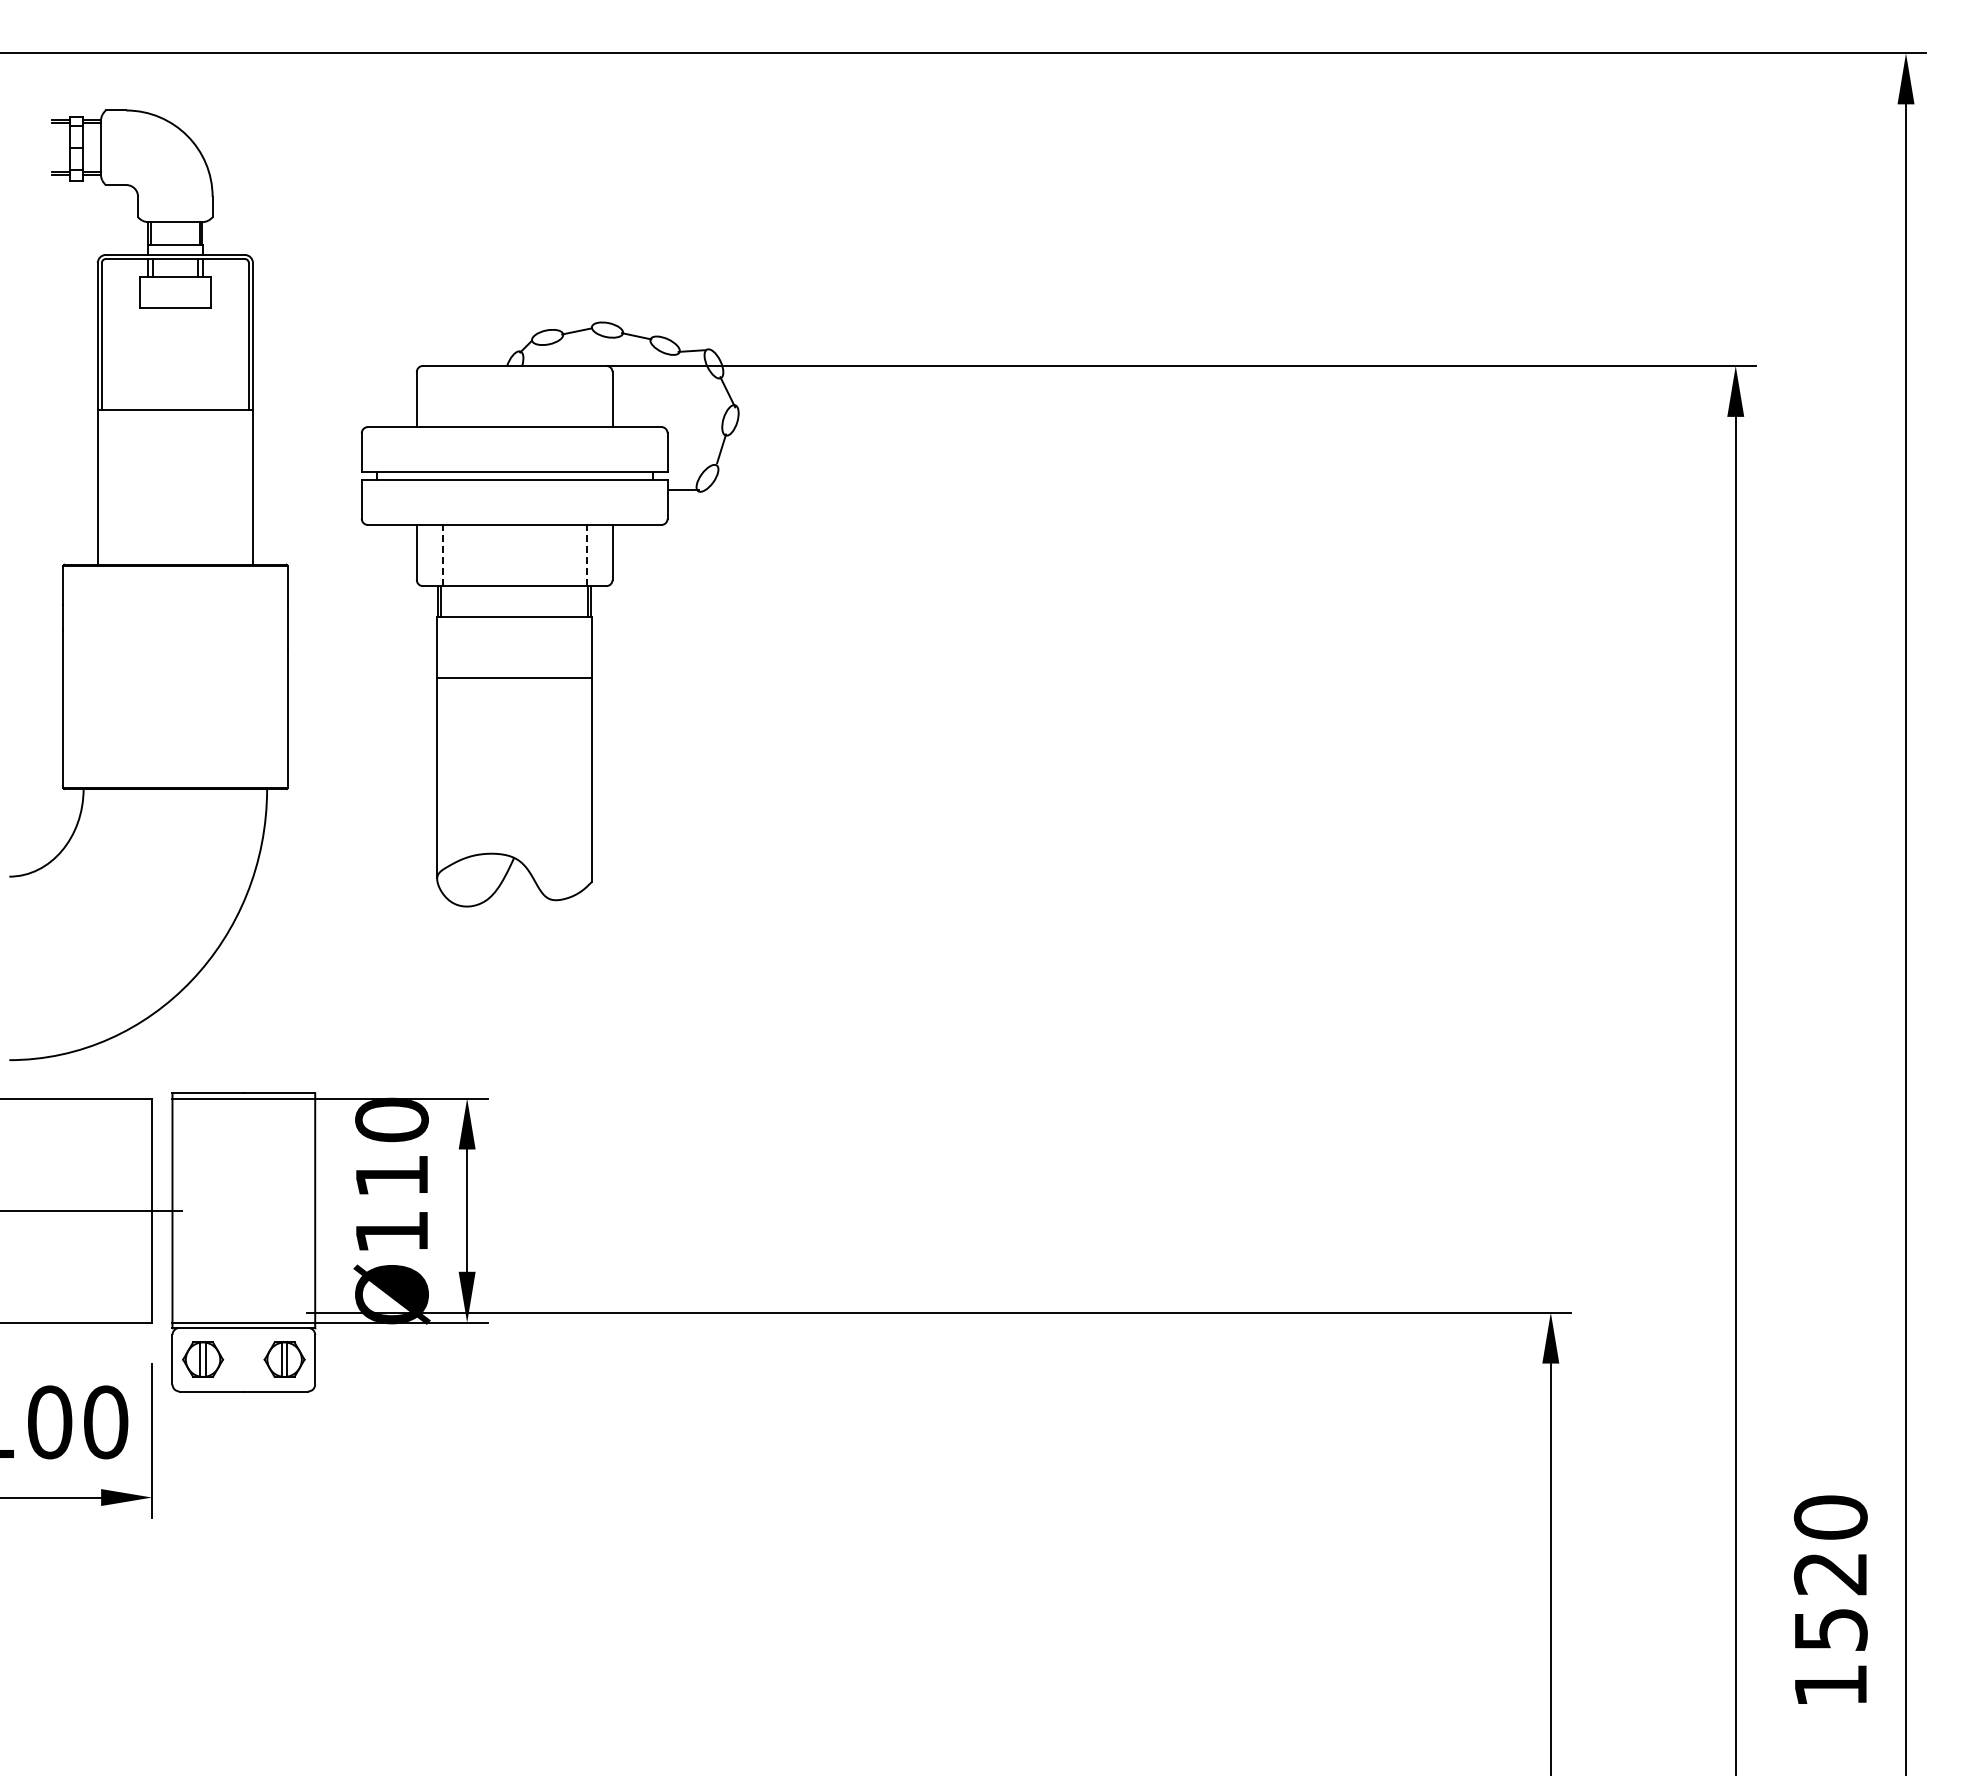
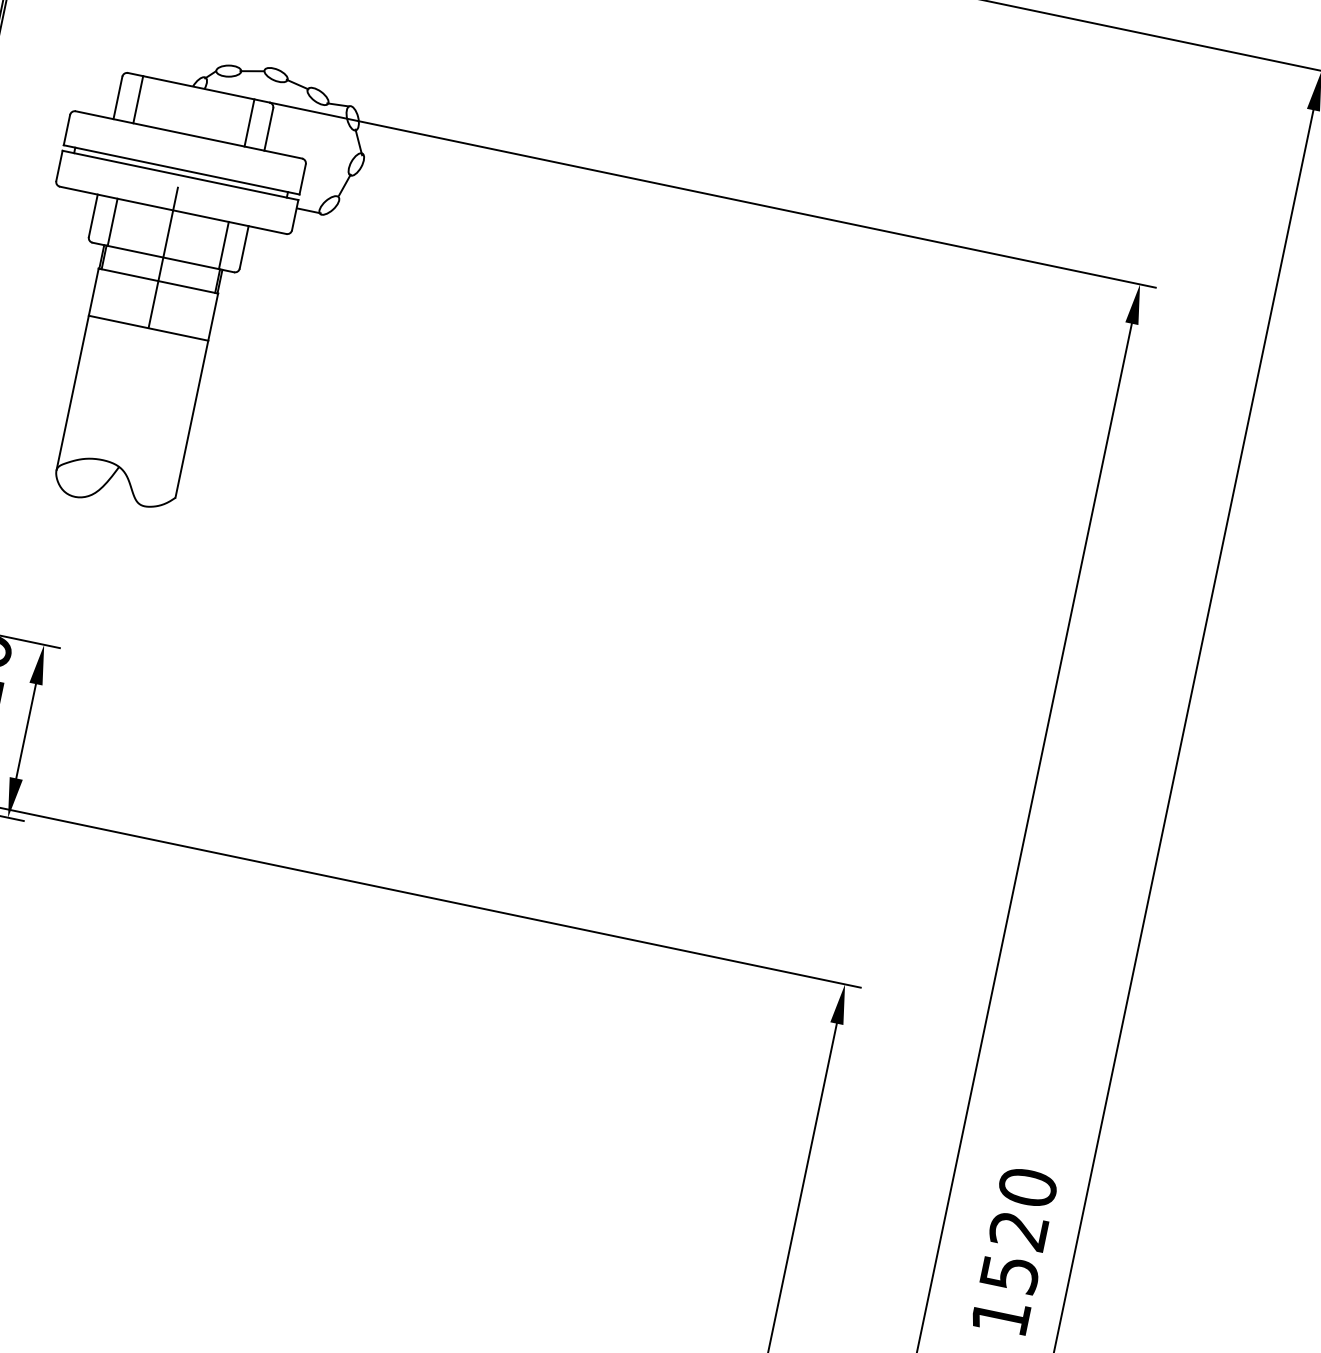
line: (442, 396) -> (138, 99), added
line: (586, 396) -> (249, 122), added
line: (442, 555) -> (112, 222), dashed -> solid
line: (586, 555) -> (223, 245), dashed -> solid
line: (514, 585) -> (163, 257), added

